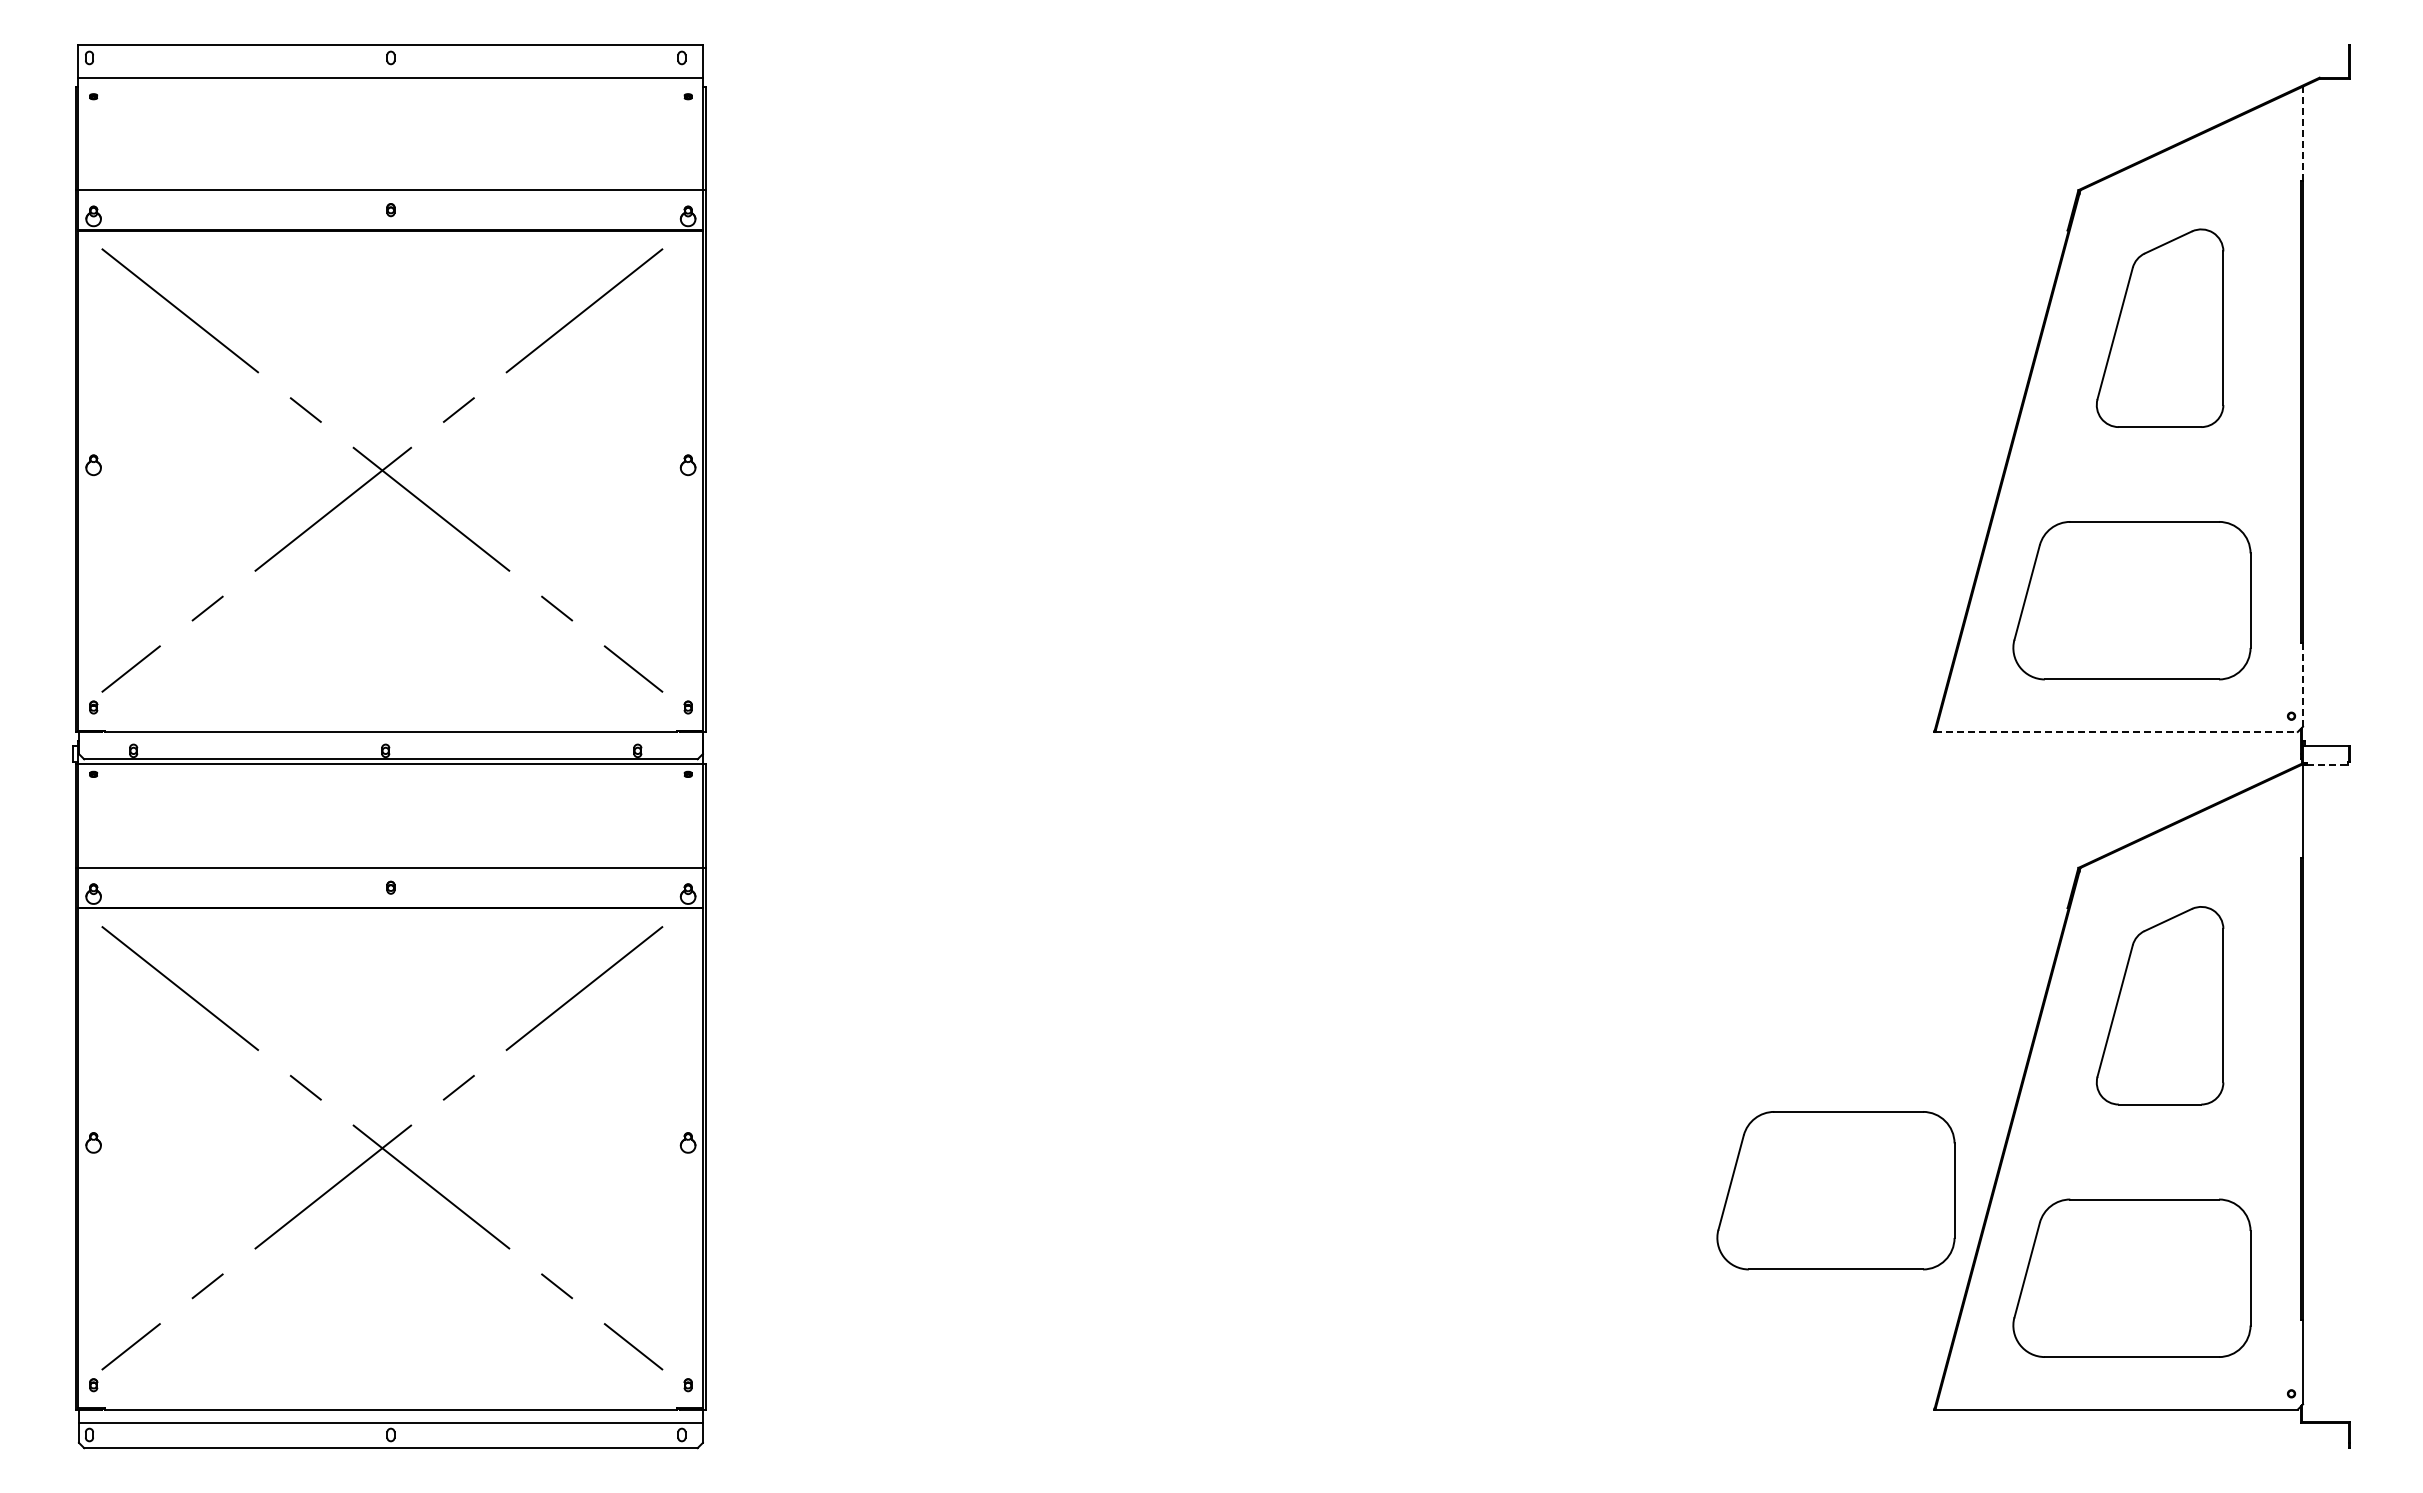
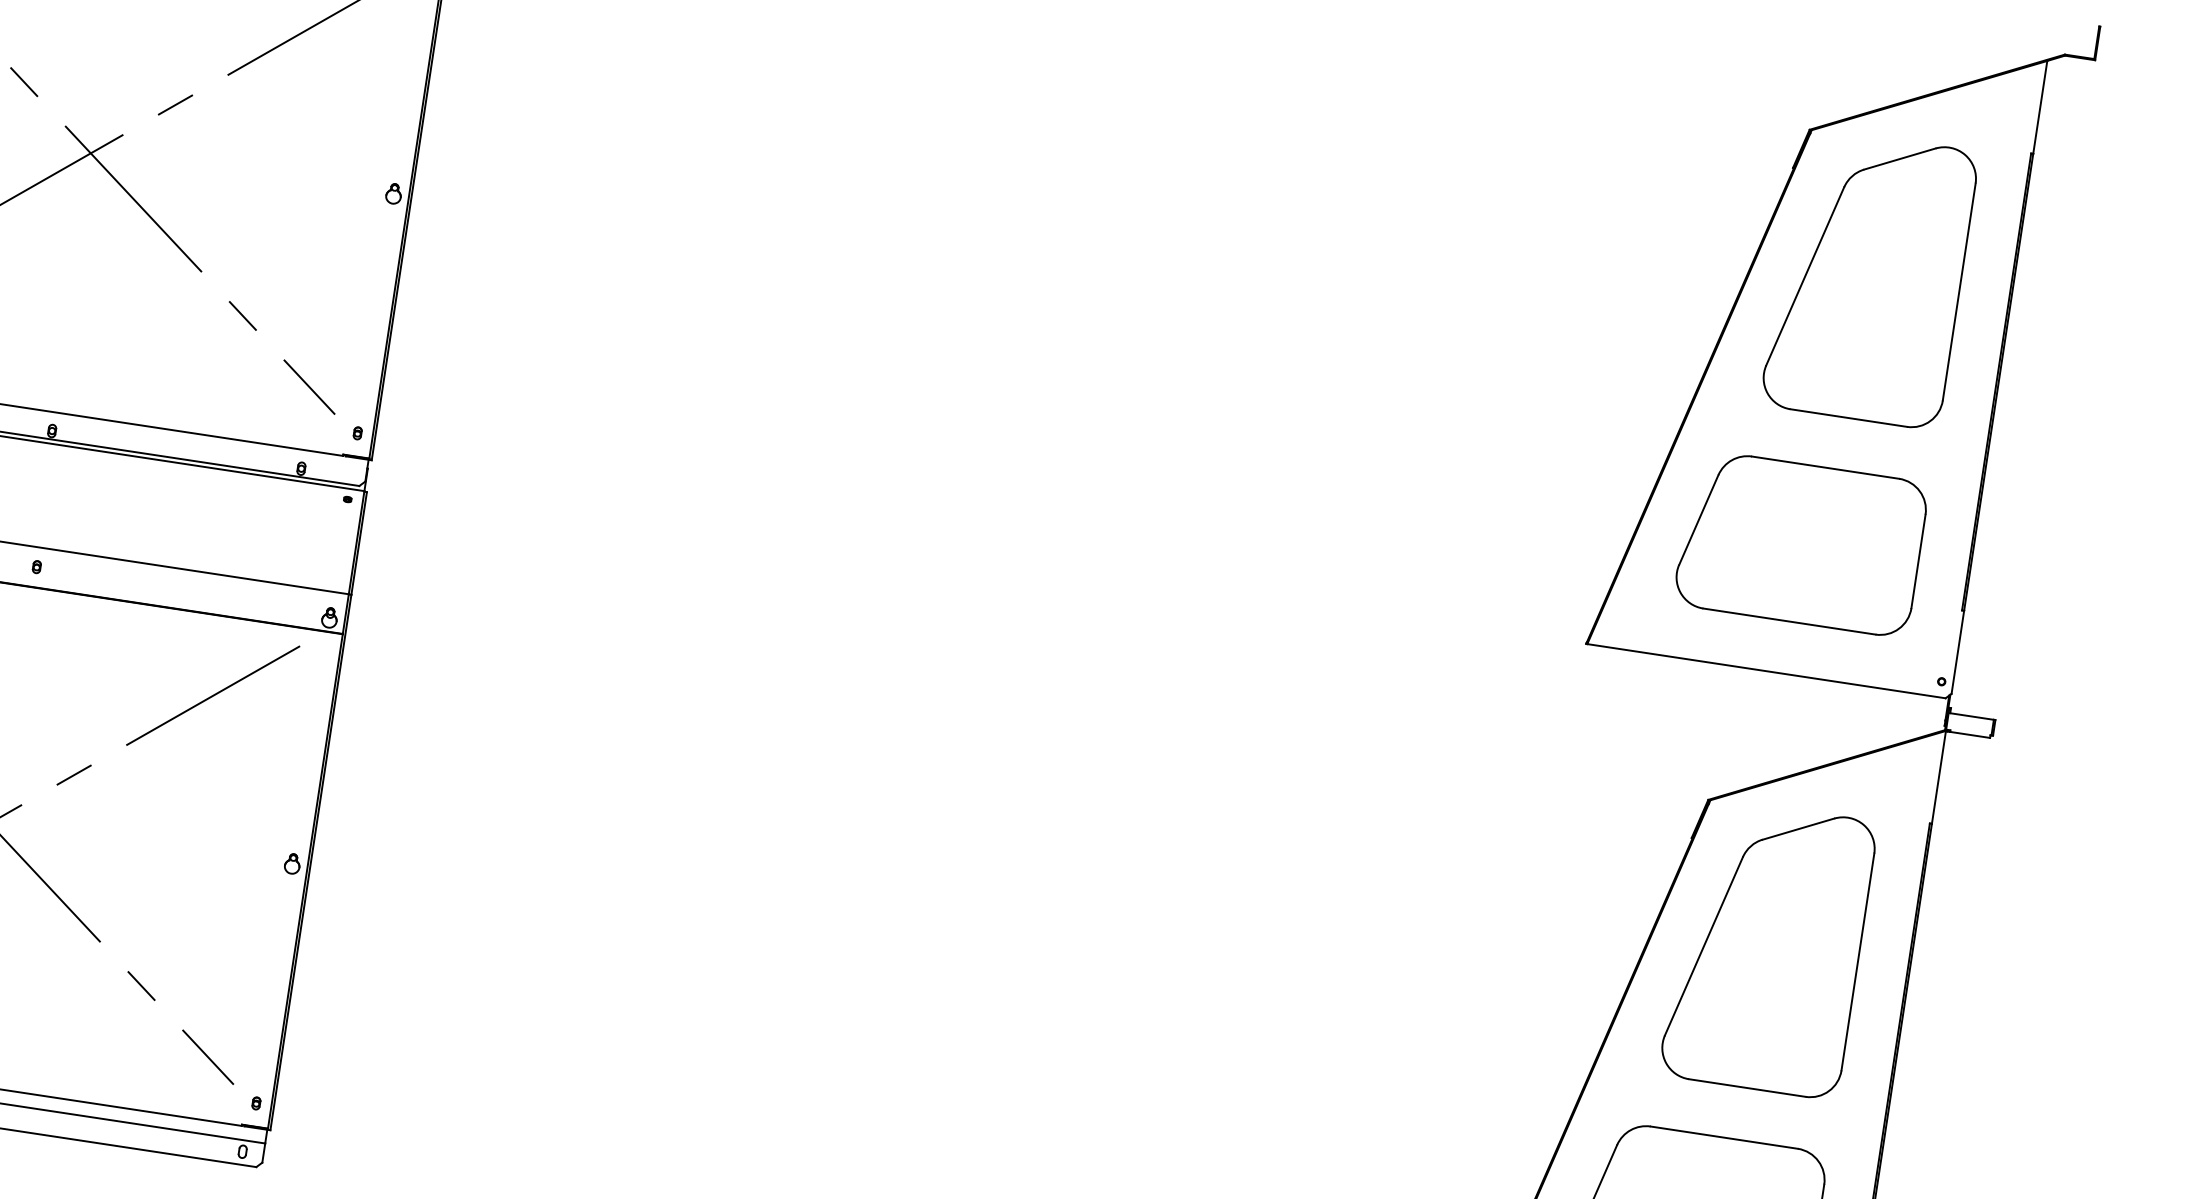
line: (2303, 133) -> (2040, 107), dashed -> solid
part: (2159, 328) -> (1869, 278), size x1.43
line: (2303, 684) -> (1958, 652), dashed -> solid
line: (2117, 731) -> (1767, 670), dashed -> solid
line: (2327, 764) -> (1970, 734), dashed -> solid
part: (2159, 1005) -> (1767, 948), size x1.43
part: (1835, 1190) -> (1419, 1082), removed

